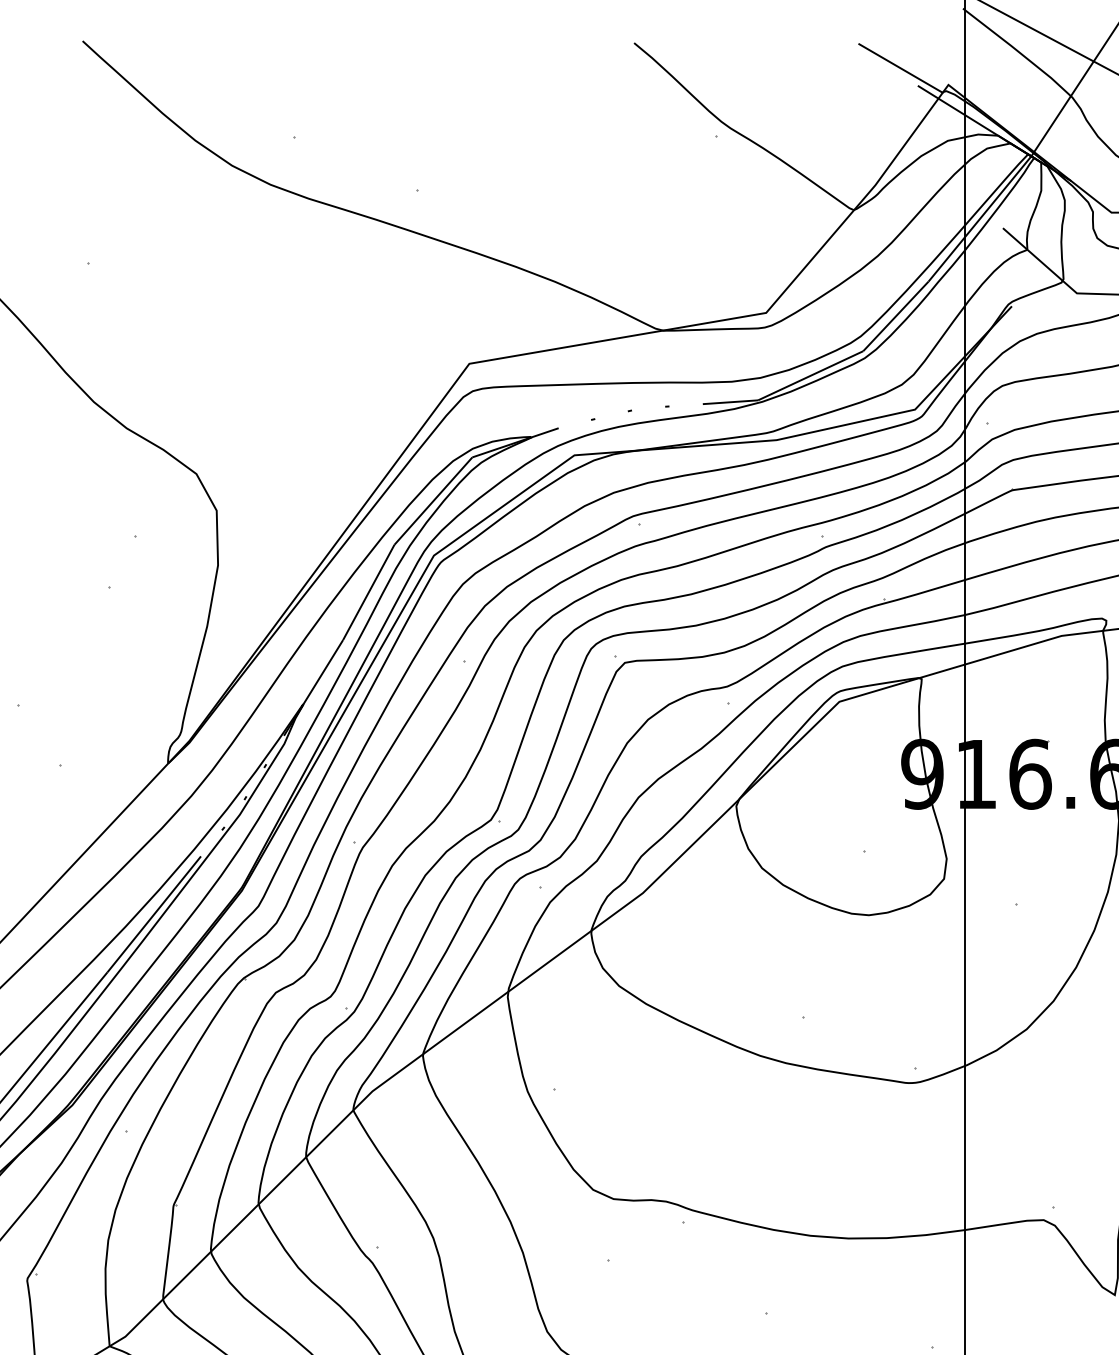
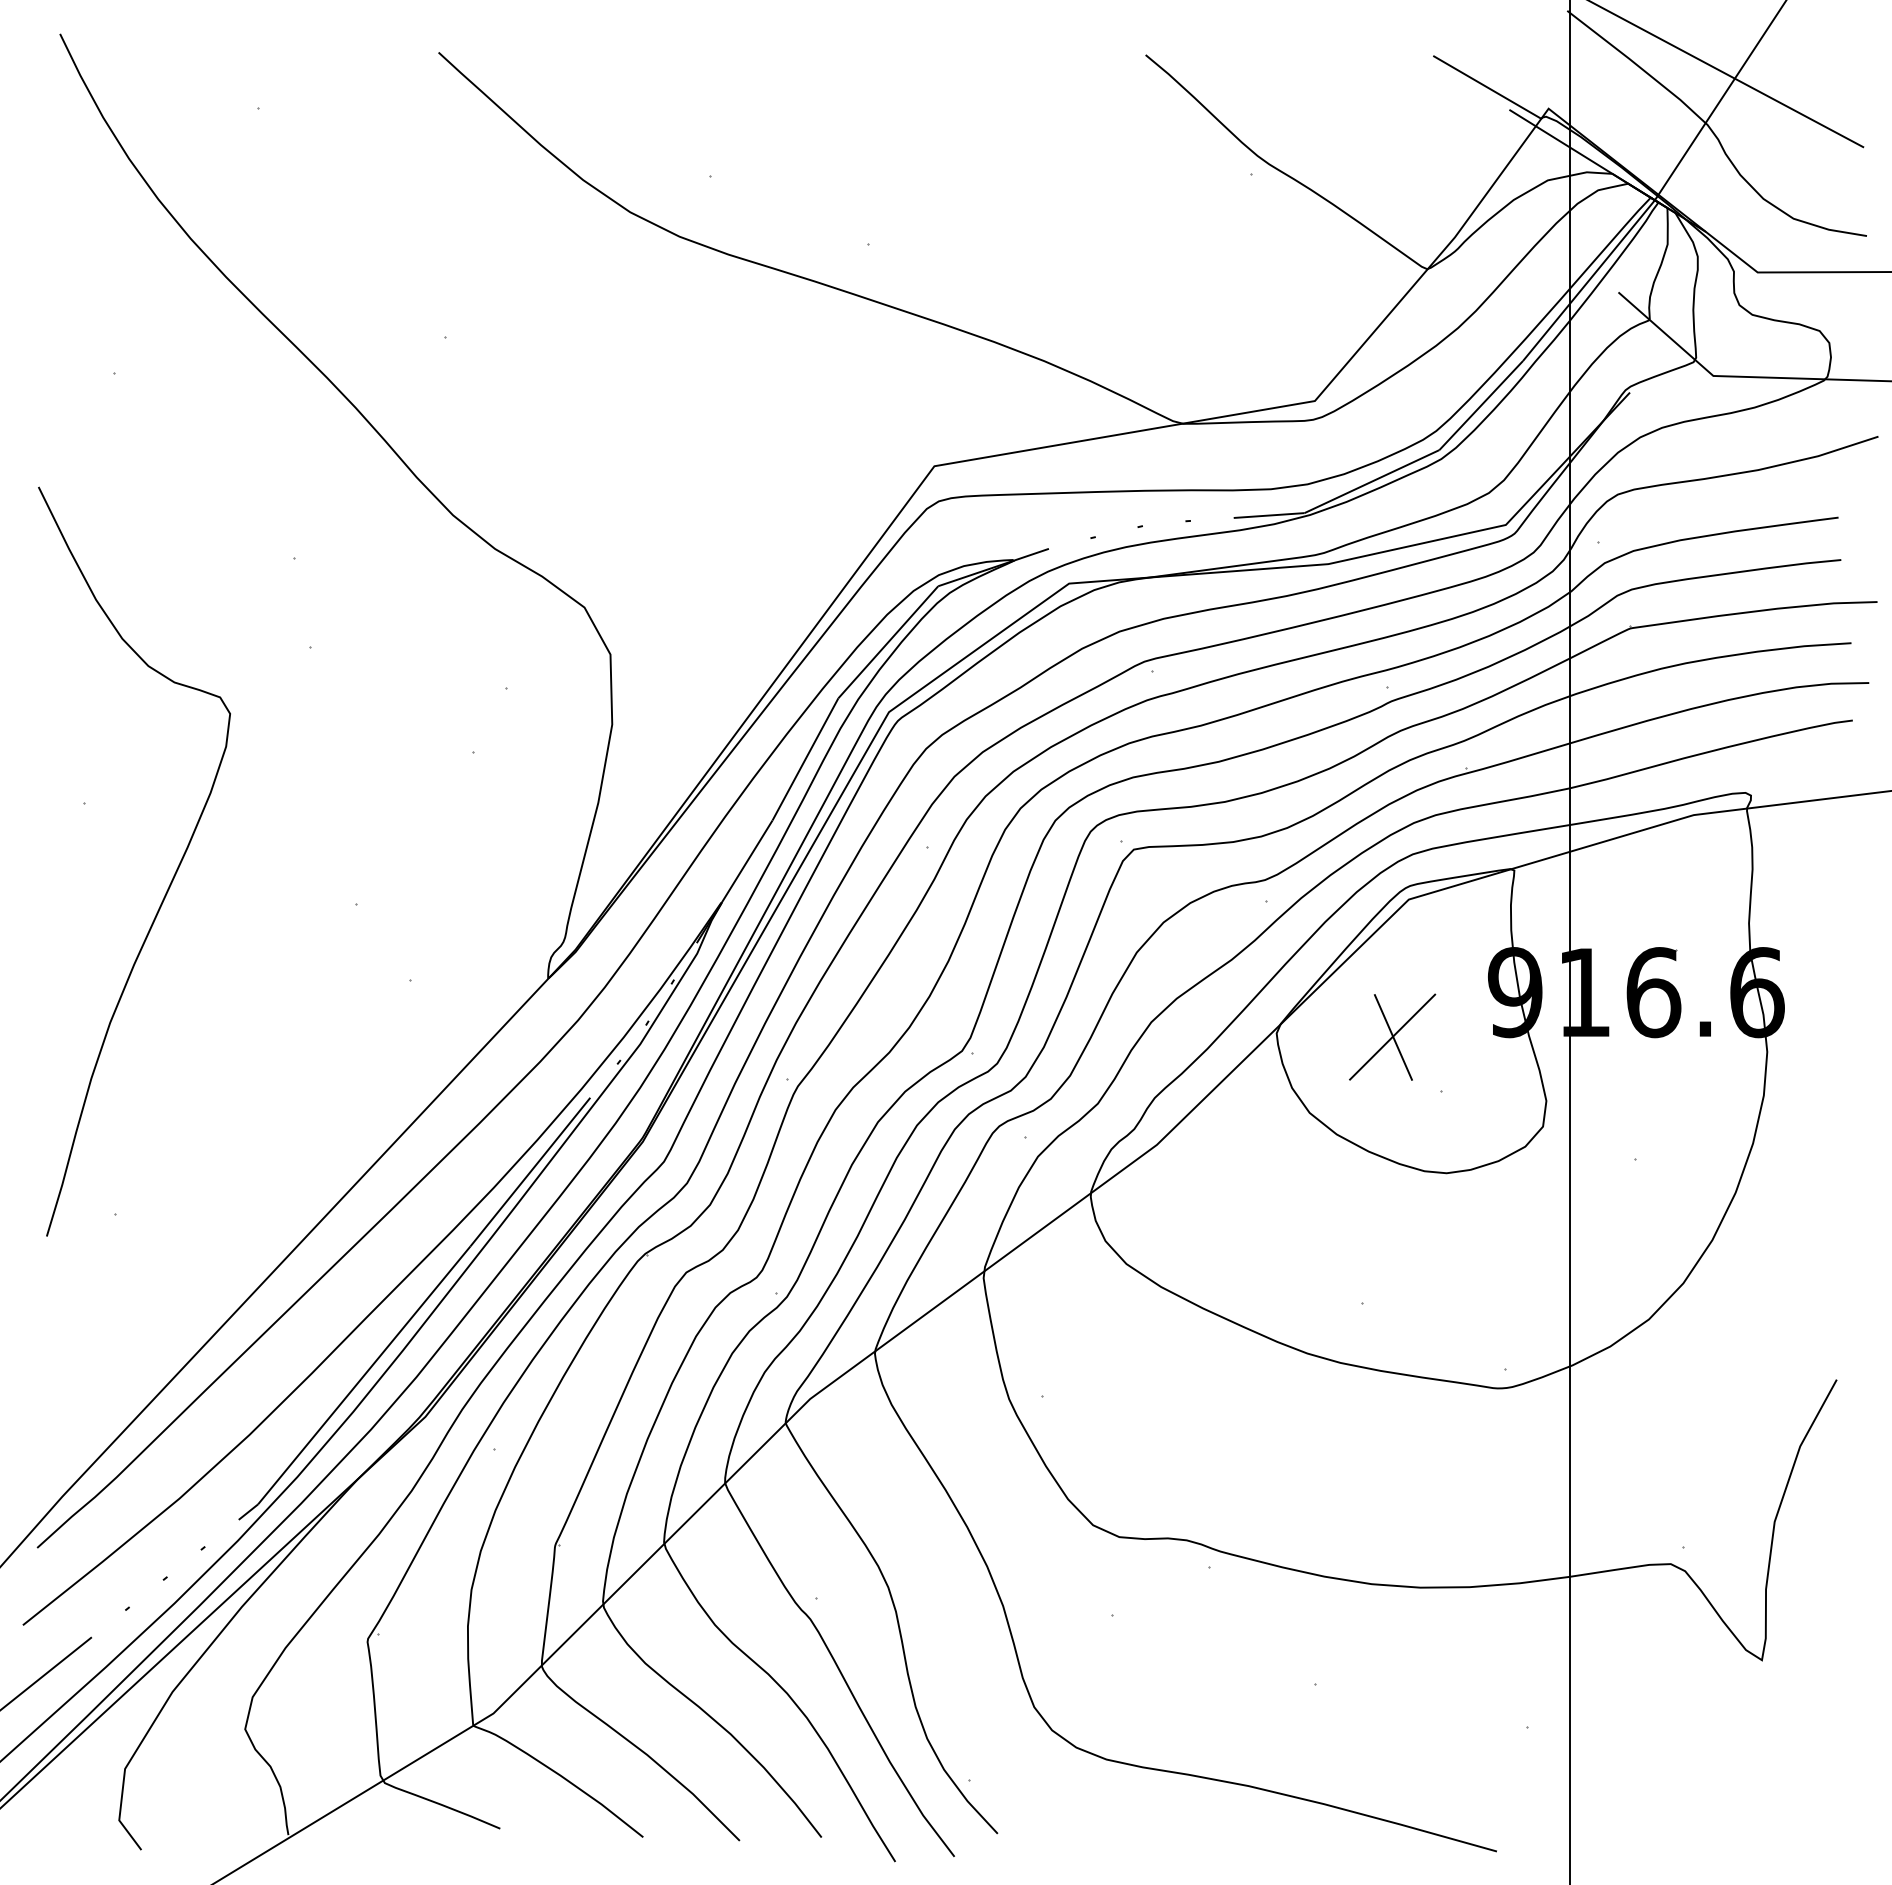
part: (826, 808) -> (1392, 1036), added

